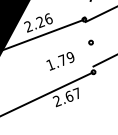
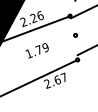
text: (59, 60) -> (36, 50), moved

